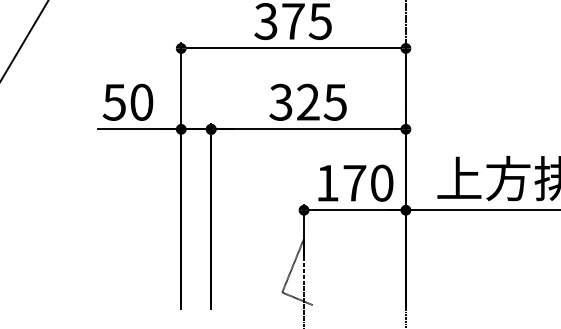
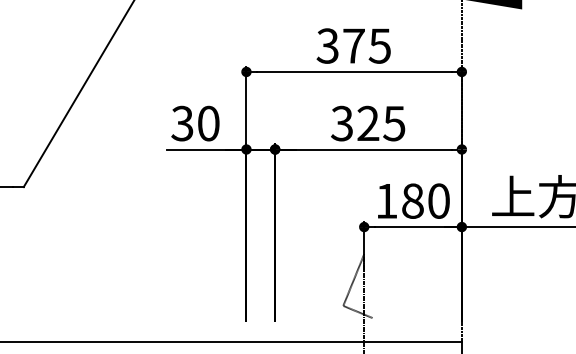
text: (114, 102) -> (182, 123), 50 -> 30
text: (354, 182) -> (412, 200), 170 -> 180

